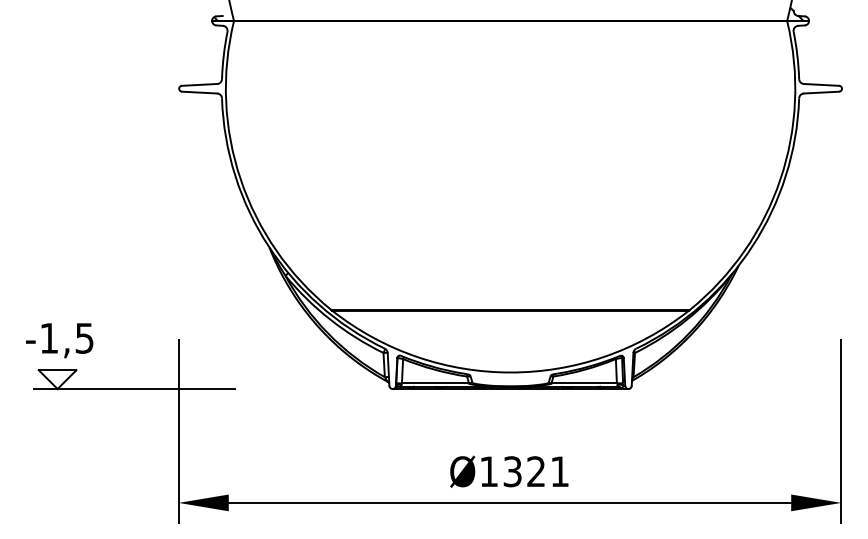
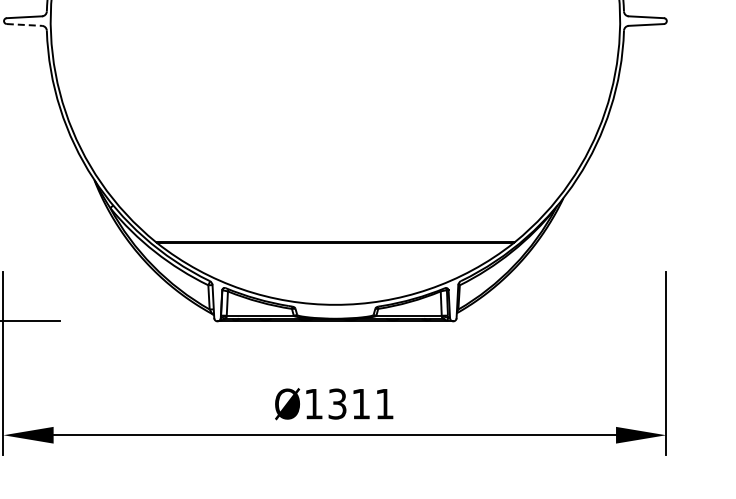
line: (199, 92) -> (24, 24), solid -> dashed
text: (535, 471) -> (360, 403), Ø1321 -> Ø1311

